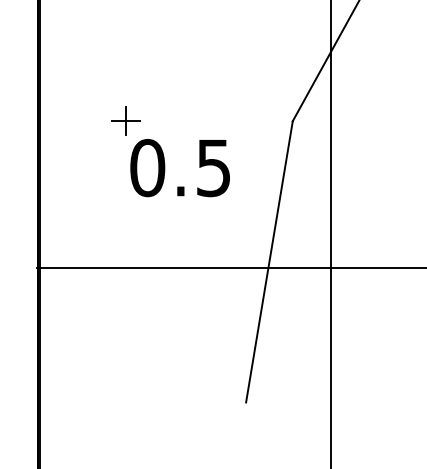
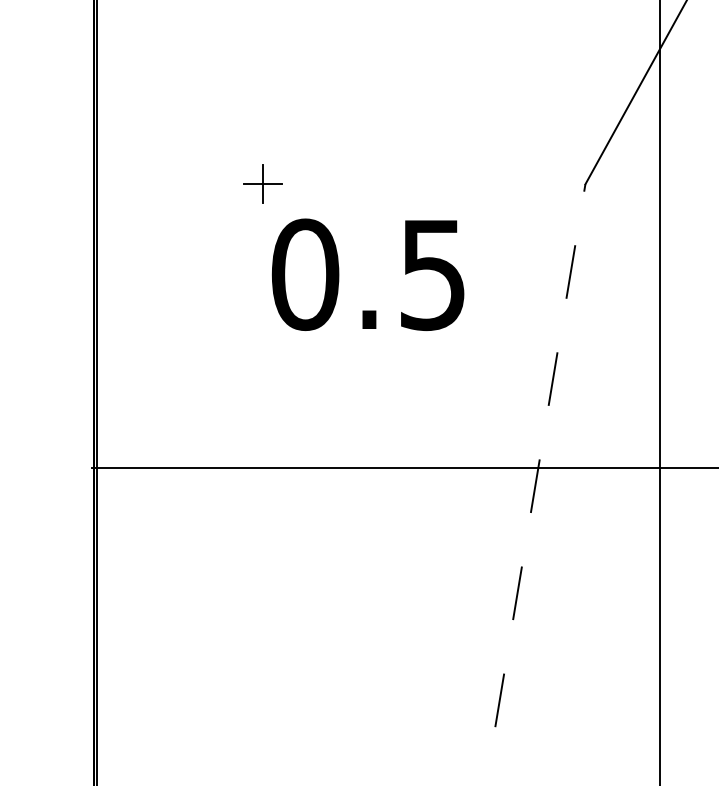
part: (125, 120) -> (262, 182), size x0.7
line: (269, 261) -> (540, 455), solid -> dashed

